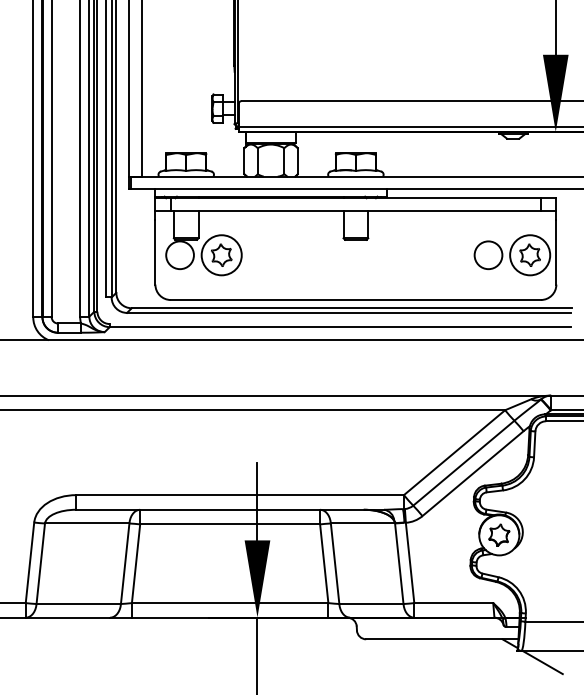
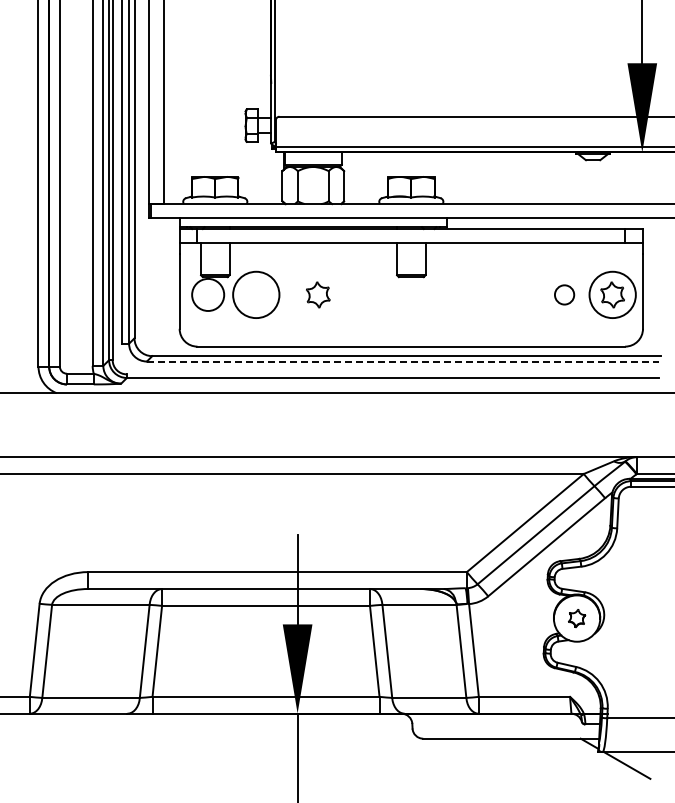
part: (221, 254) -> (318, 294), moved
circle: (488, 254) -> (564, 294), size x0.6
line: (349, 312) -> (403, 361), solid -> dashed
part: (498, 535) -> (576, 618), size x0.7

